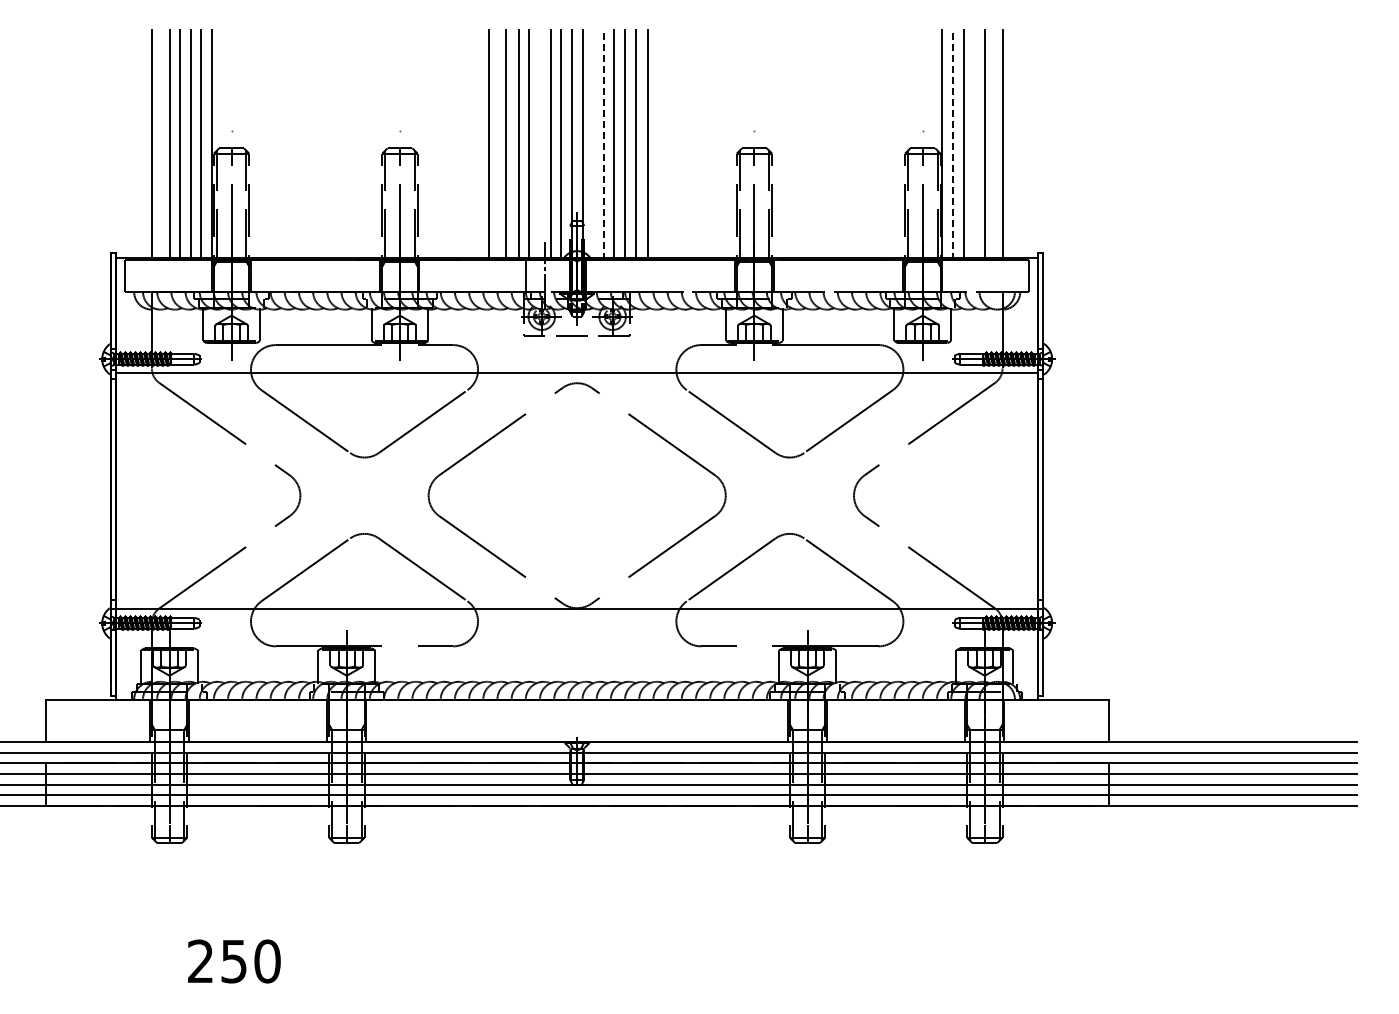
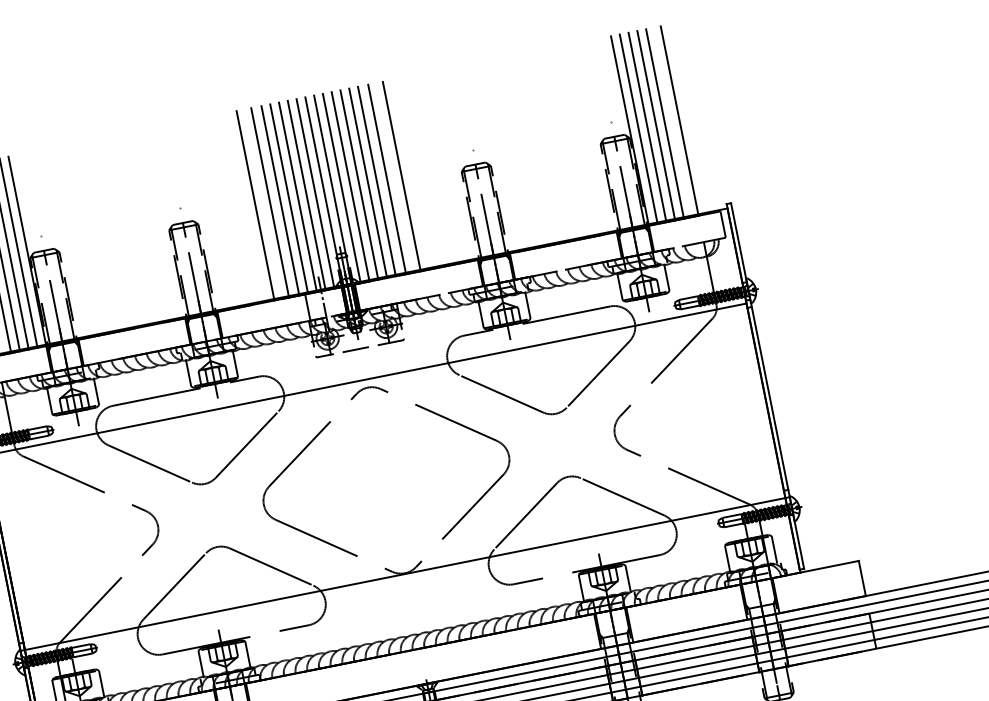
line: (539, 145) -> (297, 197), added
line: (593, 145) -> (342, 188), added
line: (603, 145) -> (350, 187), dashed -> solid
line: (665, 145) -> (401, 176), added
line: (952, 145) -> (638, 129), dashed -> solid
line: (974, 145) -> (656, 125), added

